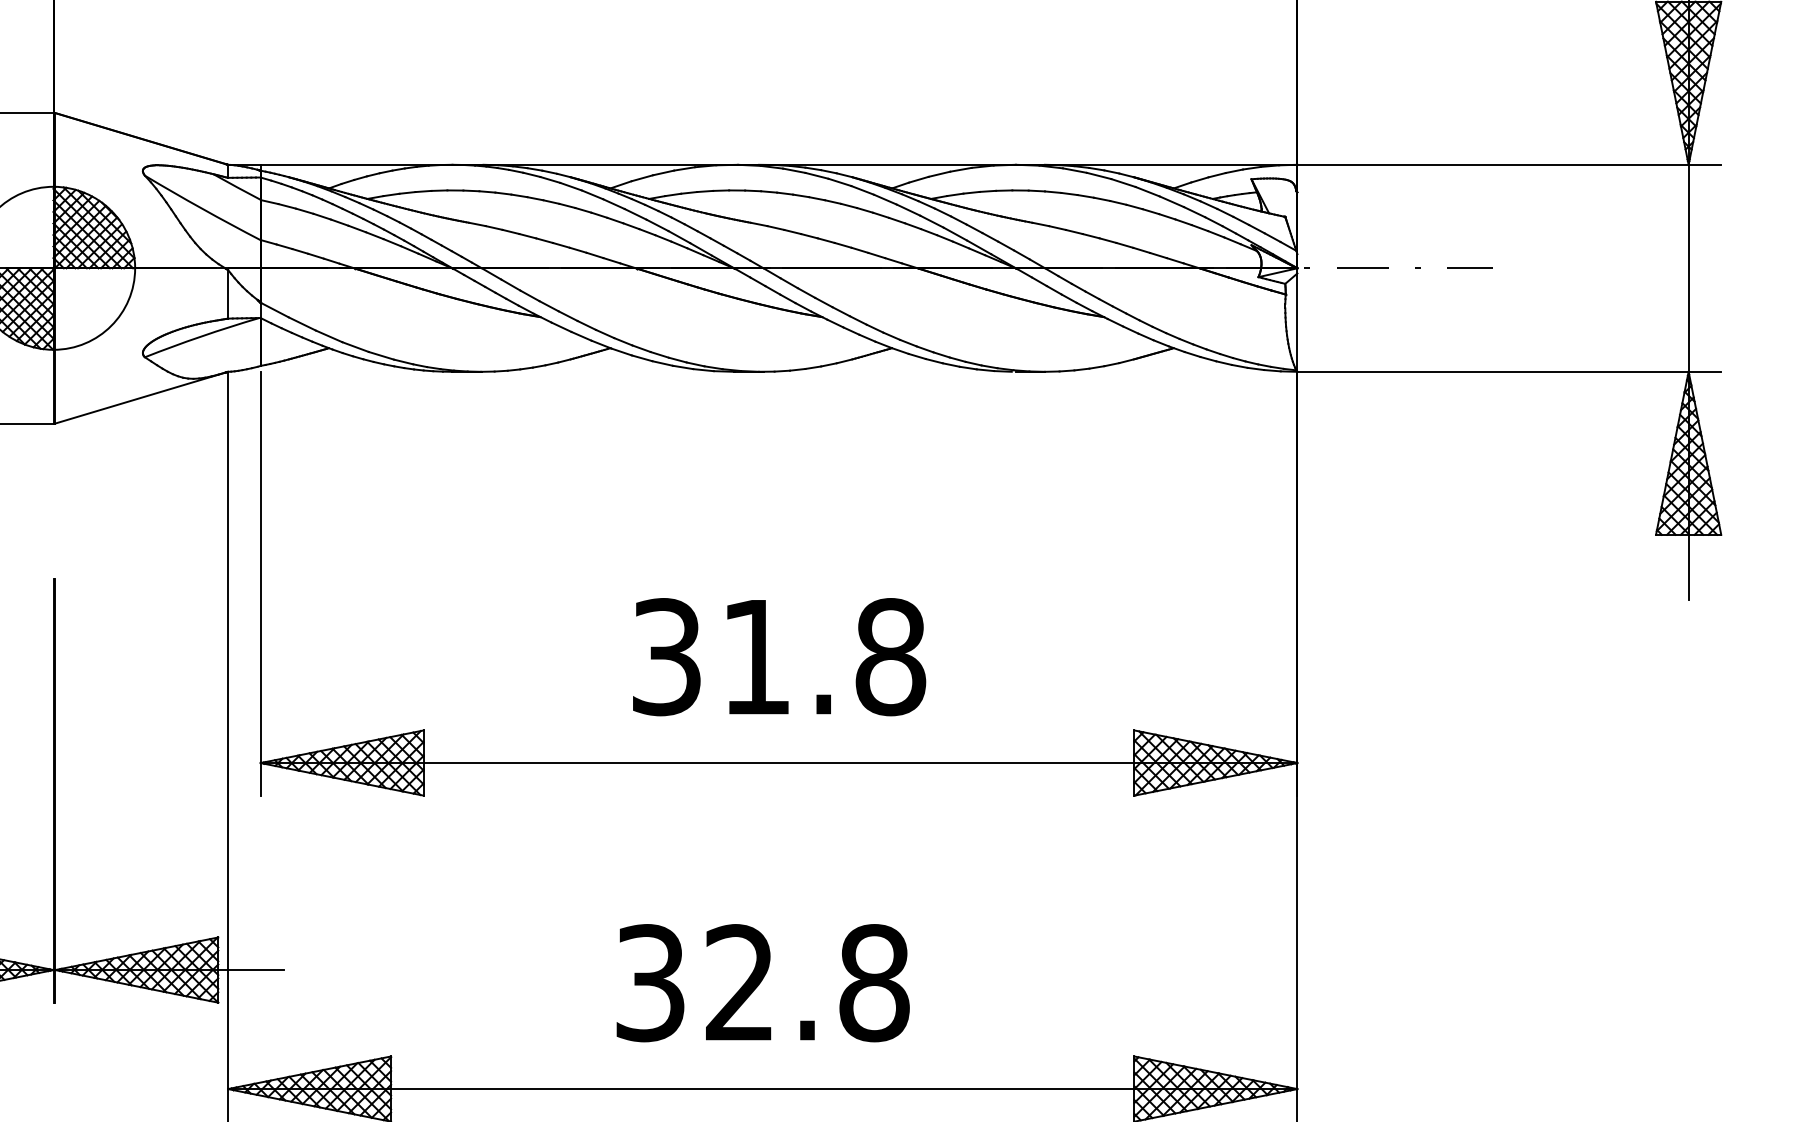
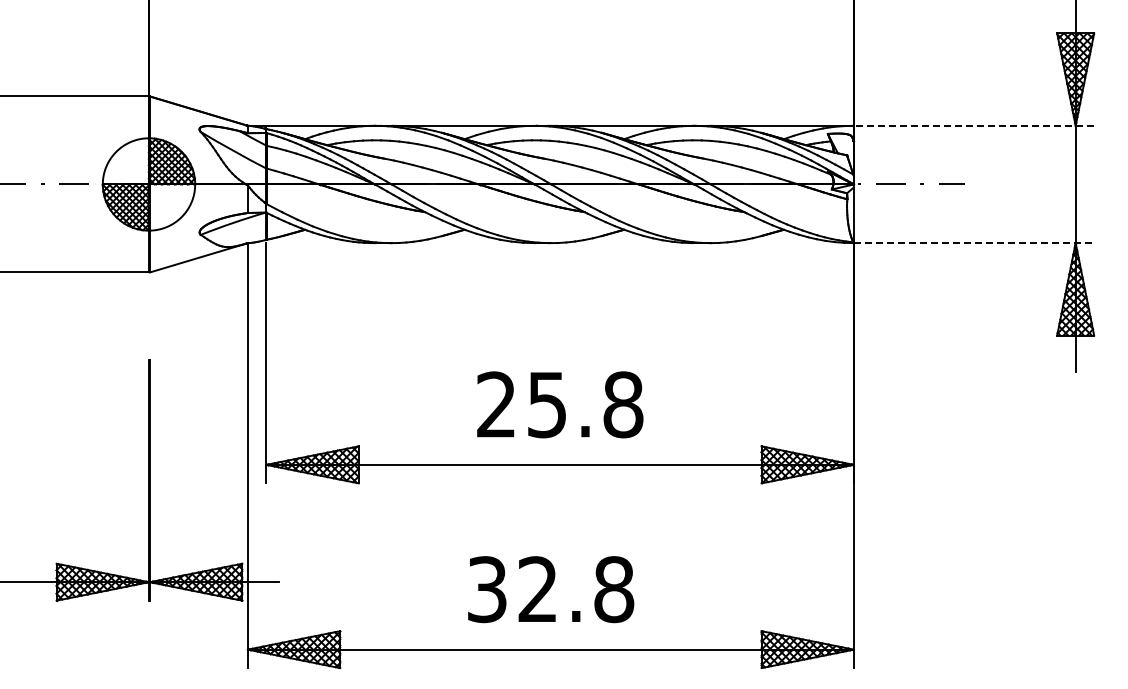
line: (1508, 164) -> (973, 125), solid -> dashed
line: (1510, 372) -> (974, 243), solid -> dashed
text: (710, 656) -> (521, 404), 31.8 -> 25.8

